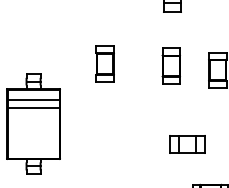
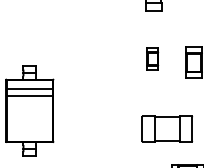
part: (104, 63) -> (93, 56), removed
part: (170, 65) -> (151, 58), size x0.7
part: (187, 144) -> (167, 129), size x1.6

